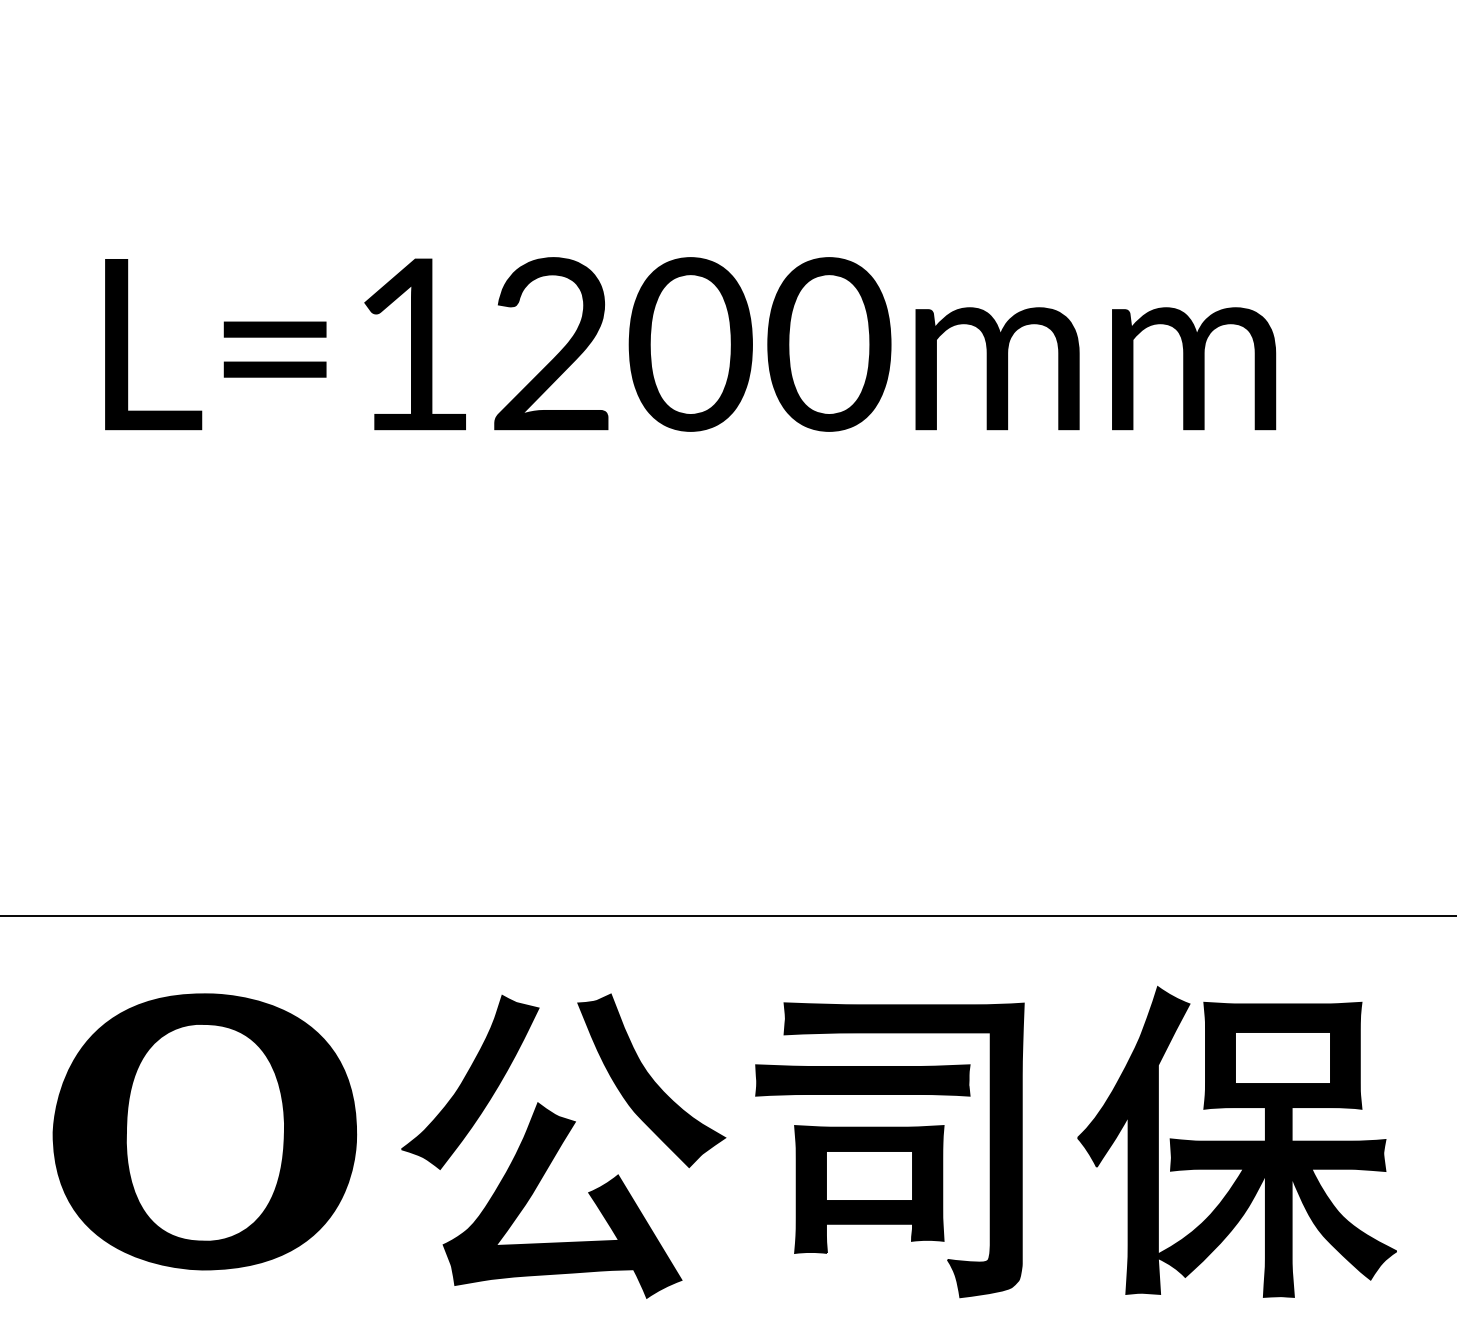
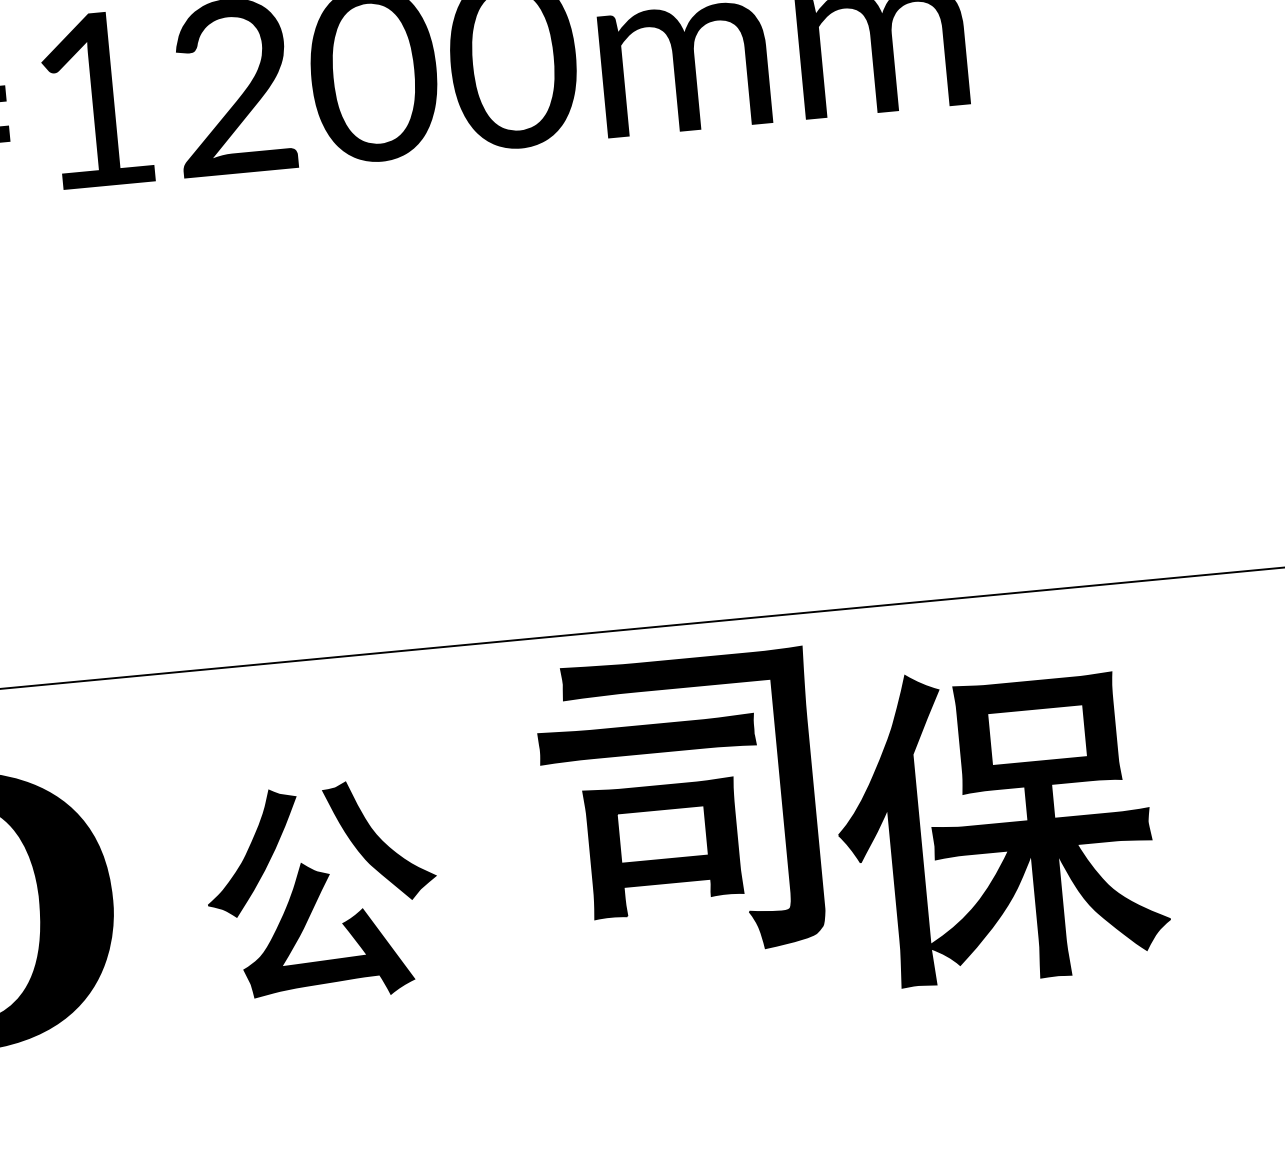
part: (563, 1145) -> (321, 891), size x0.7
part: (889, 1150) -> (680, 807), moved

